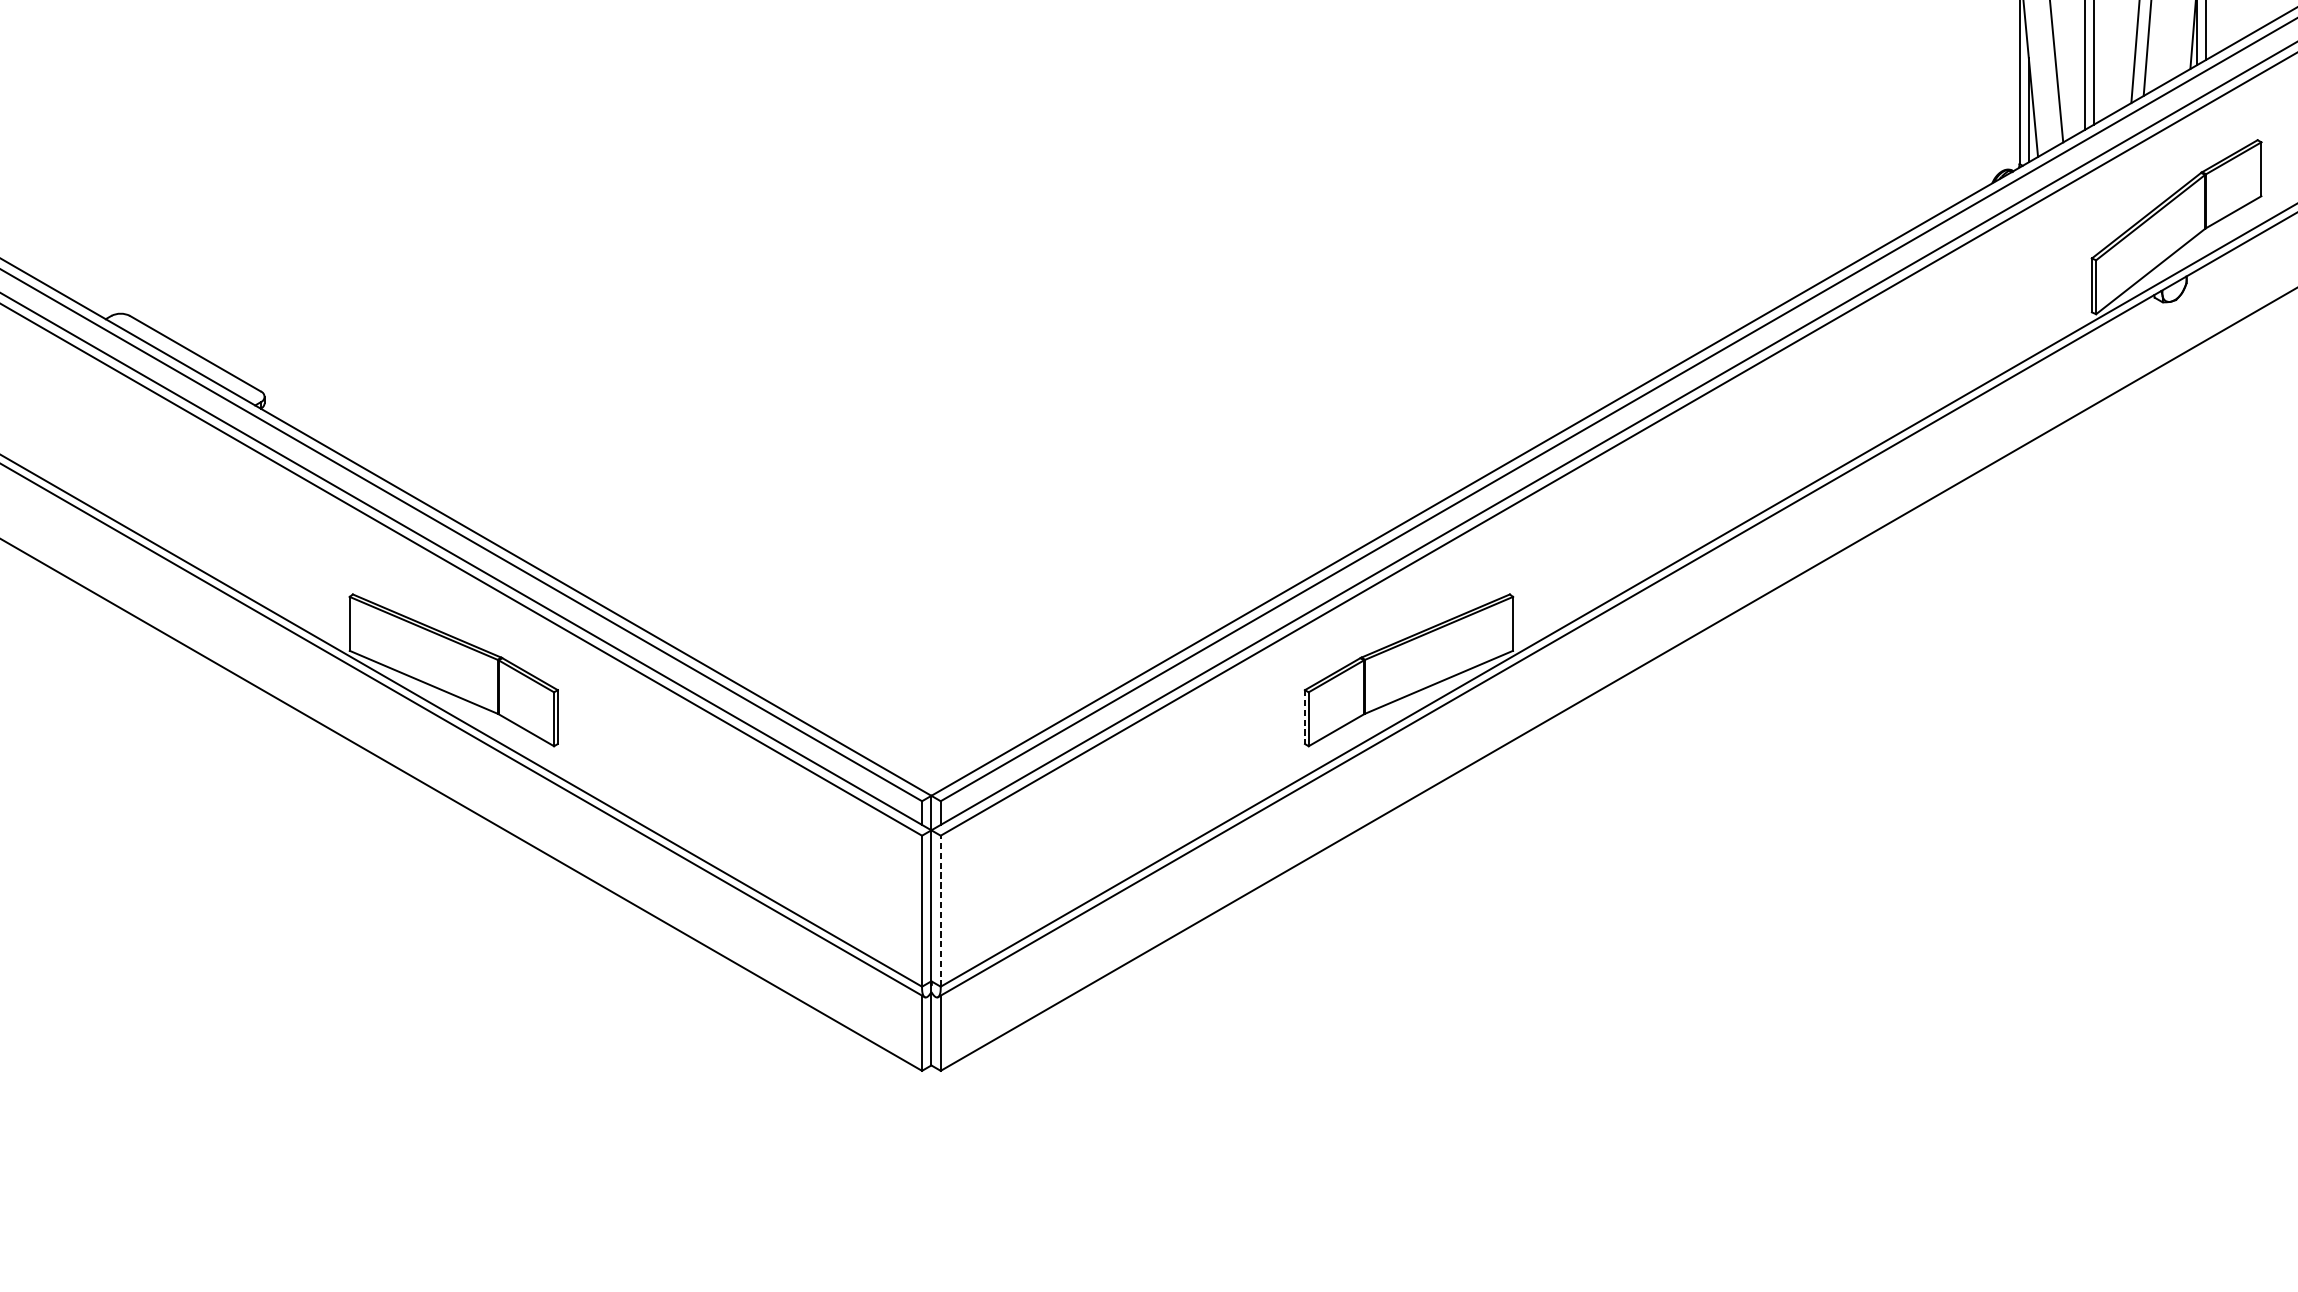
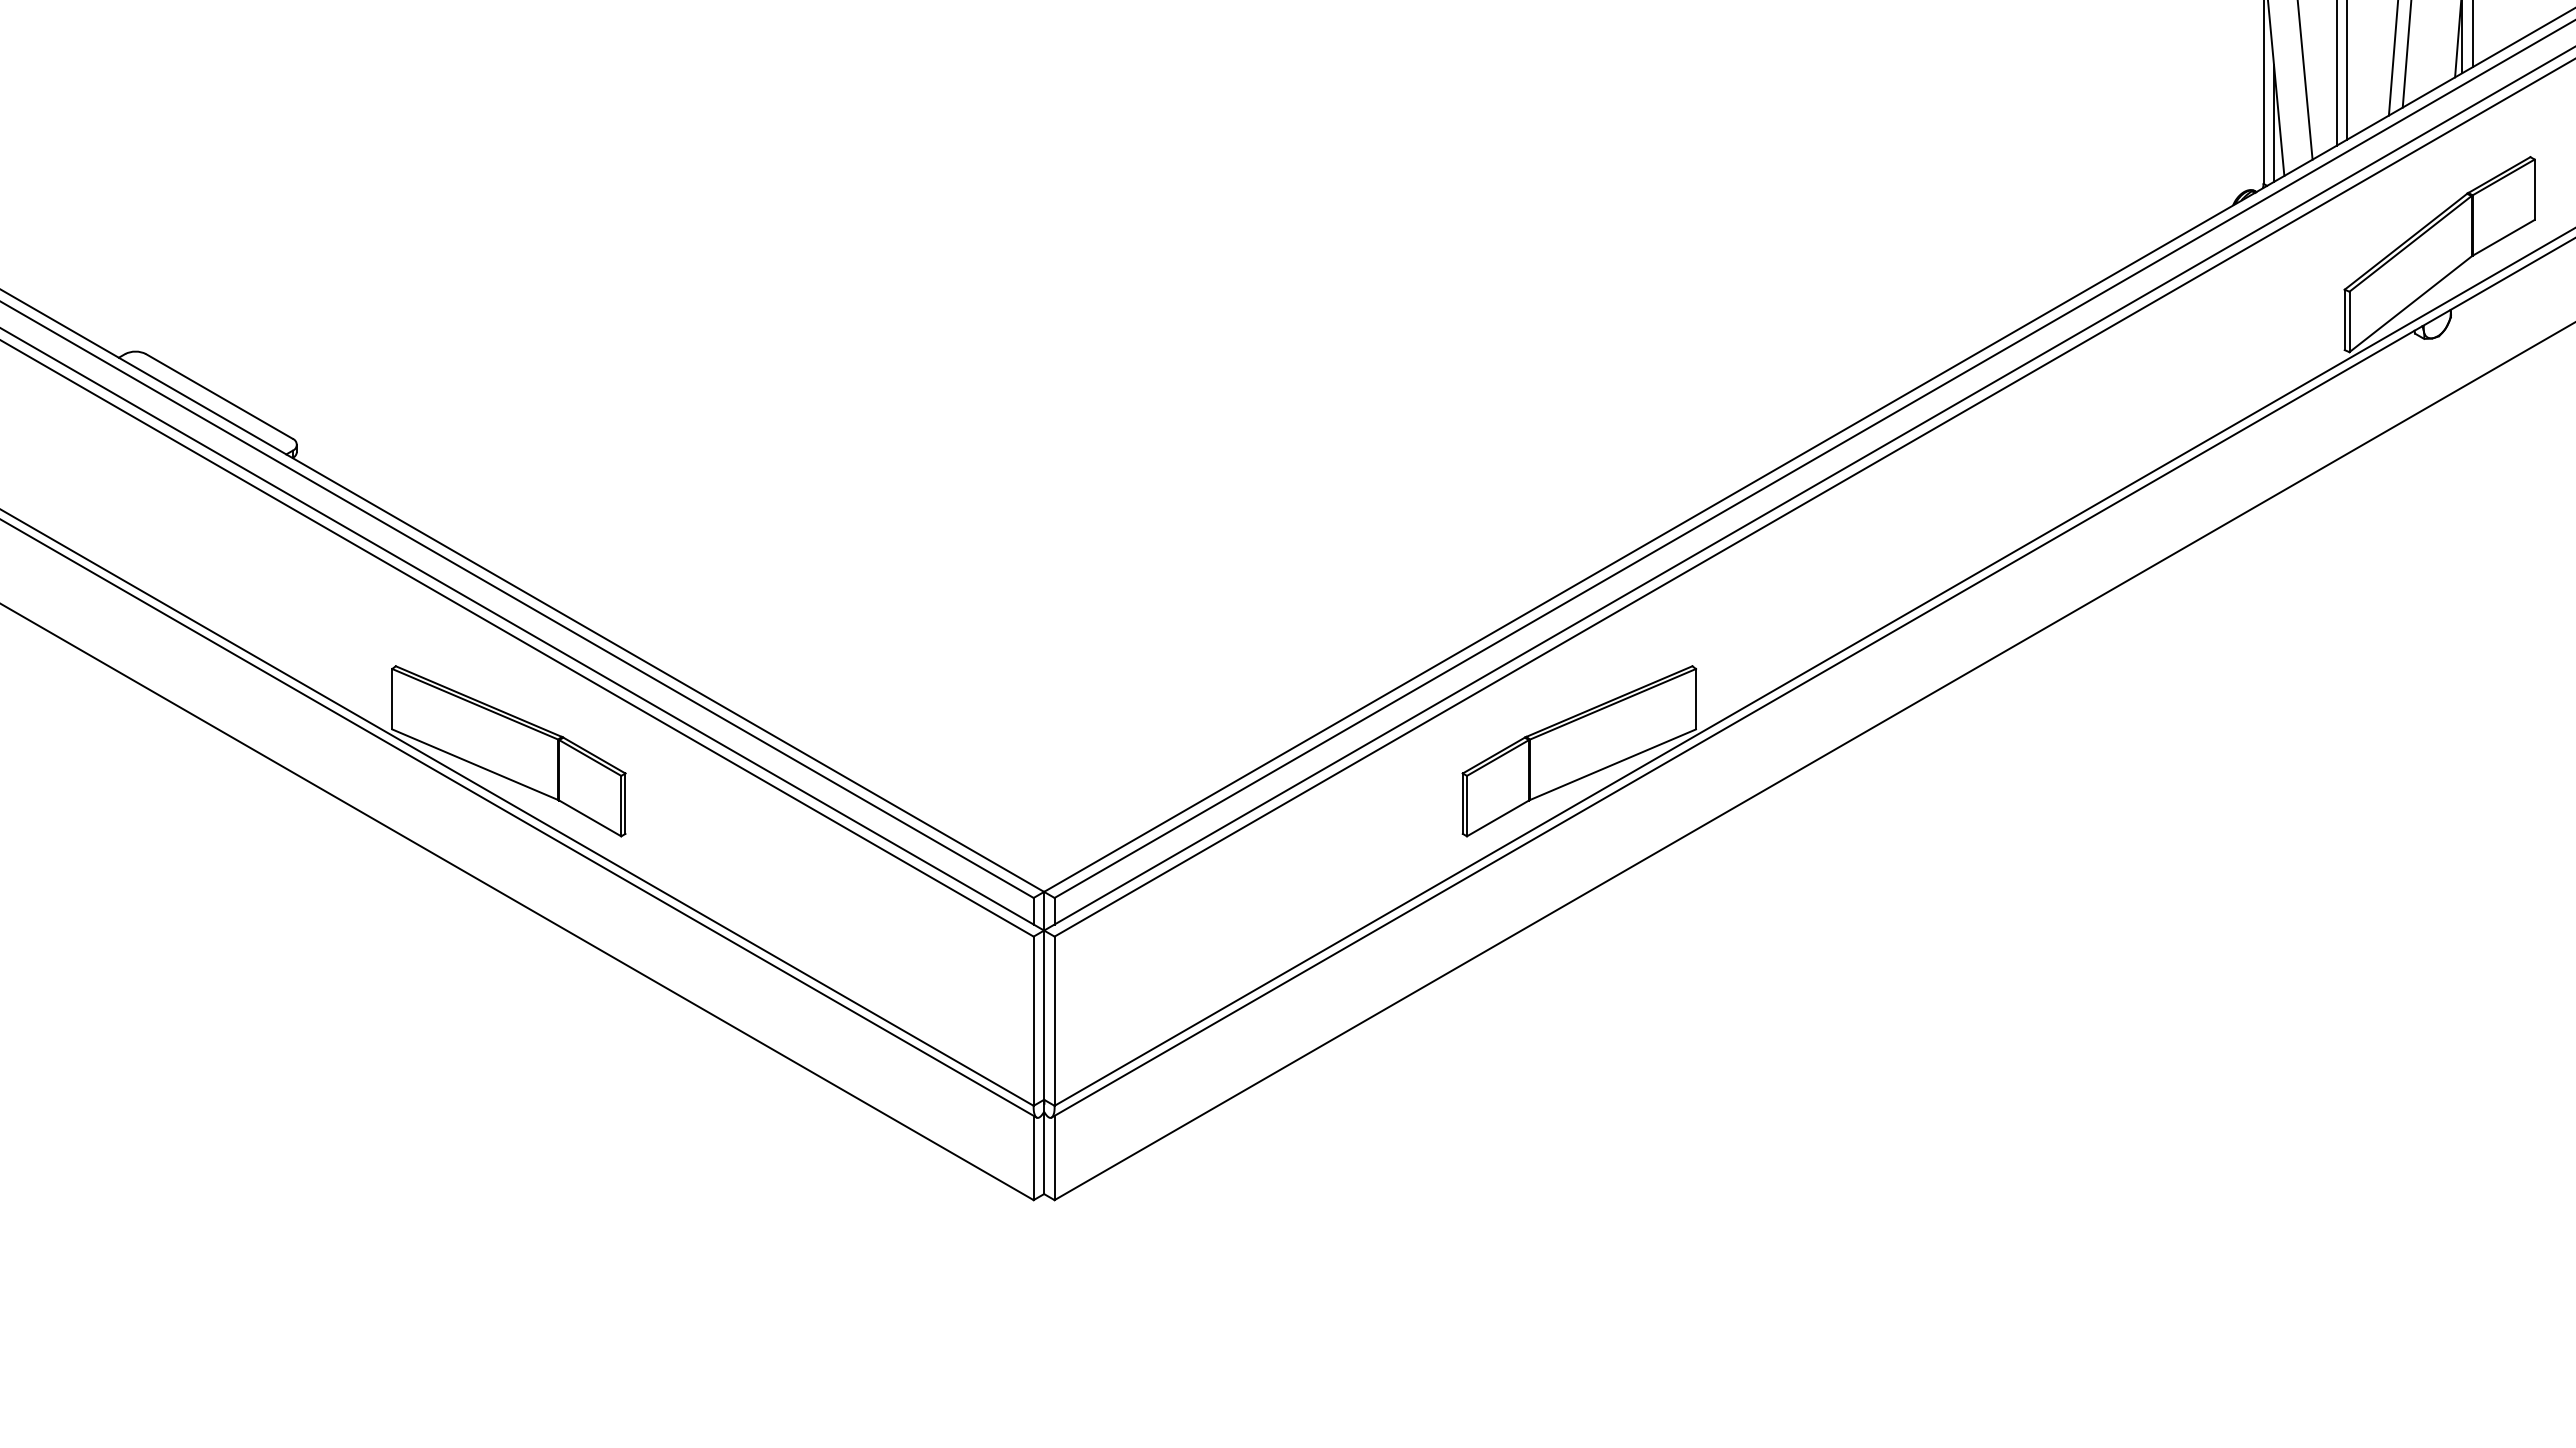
line: (1304, 717) -> (1462, 804), dashed -> solid
line: (940, 911) -> (1054, 1021), dashed -> solid

